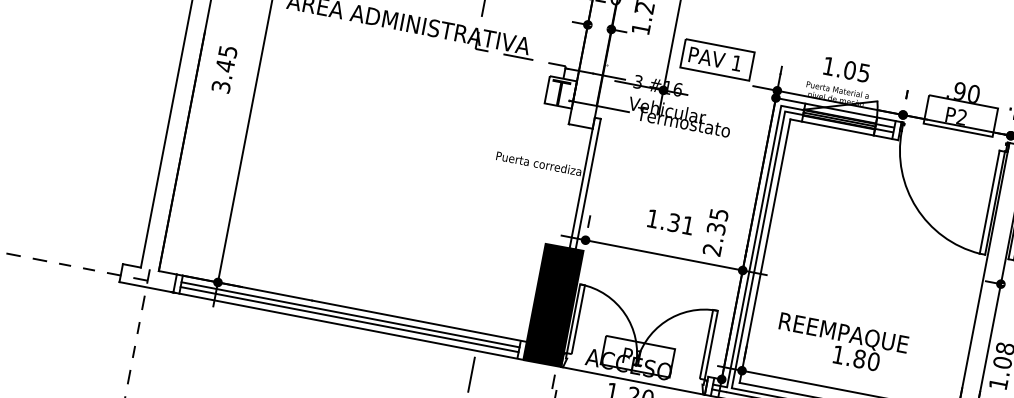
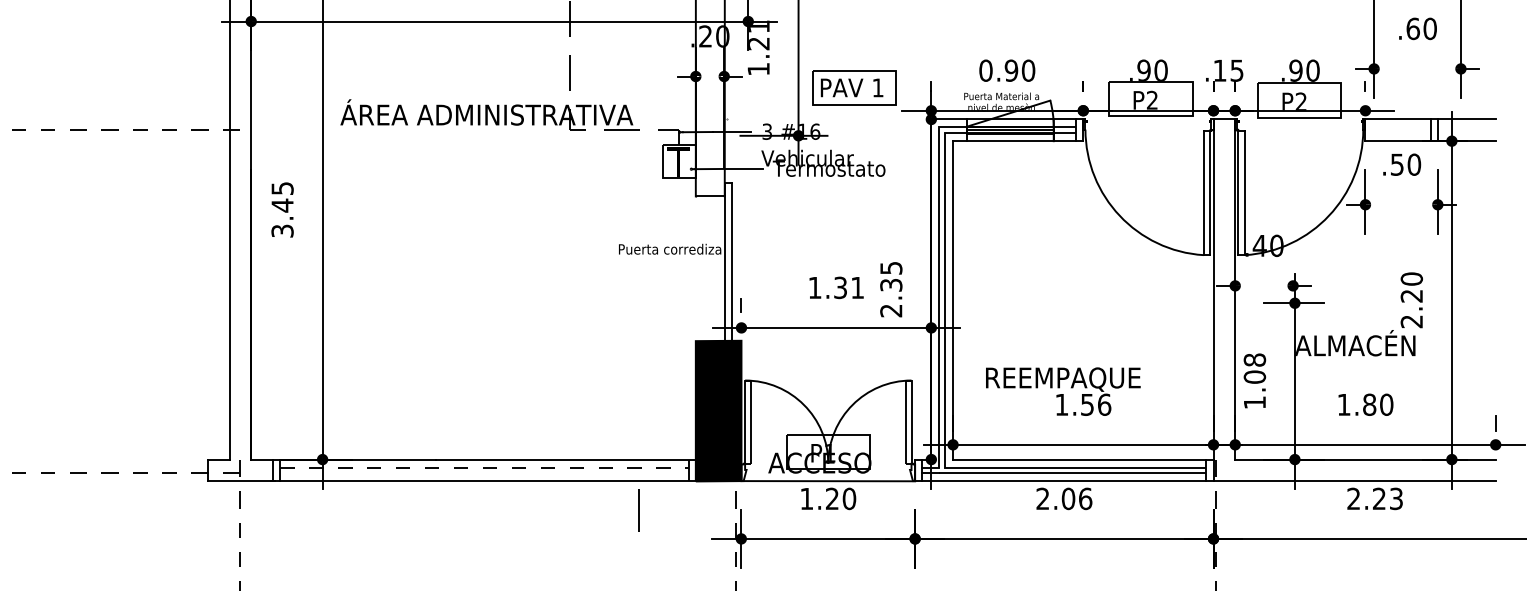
text: (846, 69) -> (1007, 70), 1.05 -> 0.90
line: (350, 314) -> (484, 467), solid -> dashed
line: (349, 319) -> (484, 473), removed
text: (866, 360) -> (1095, 404), 1.80 -> 1.56

